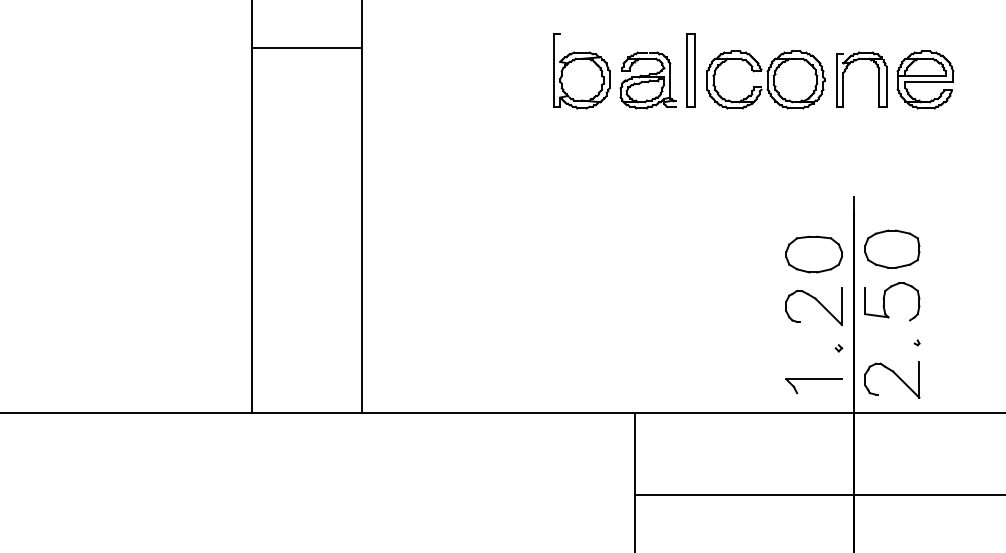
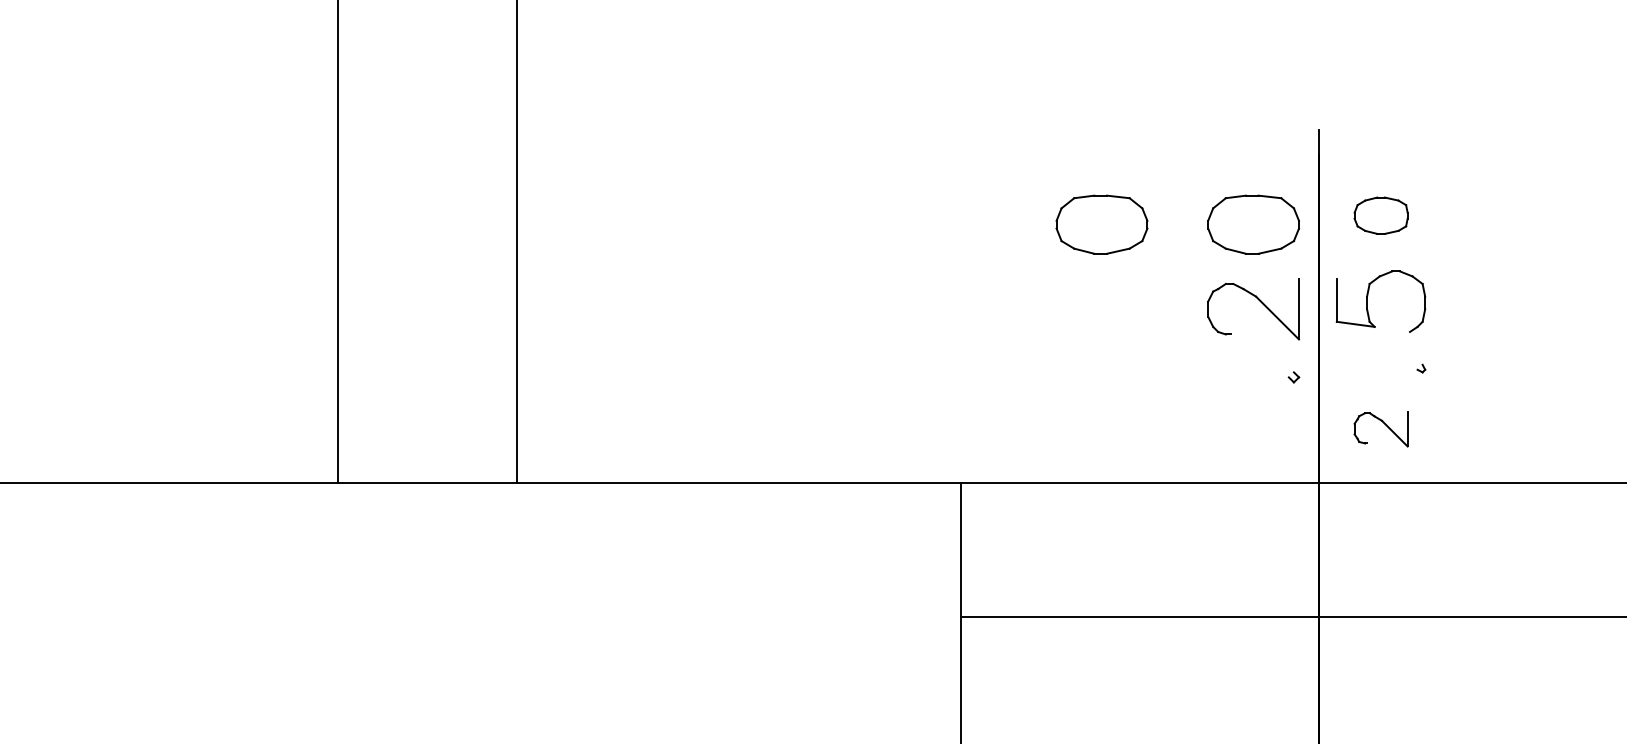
part: (892, 248) -> (1381, 214), size x0.6
part: (720, 254) -> (1100, 224), added
part: (813, 379) -> (1252, 428), removed
part: (892, 379) -> (1381, 428), size x0.6

